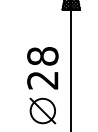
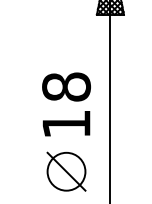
text: (42, 80) -> (65, 124), 28 -> 18

